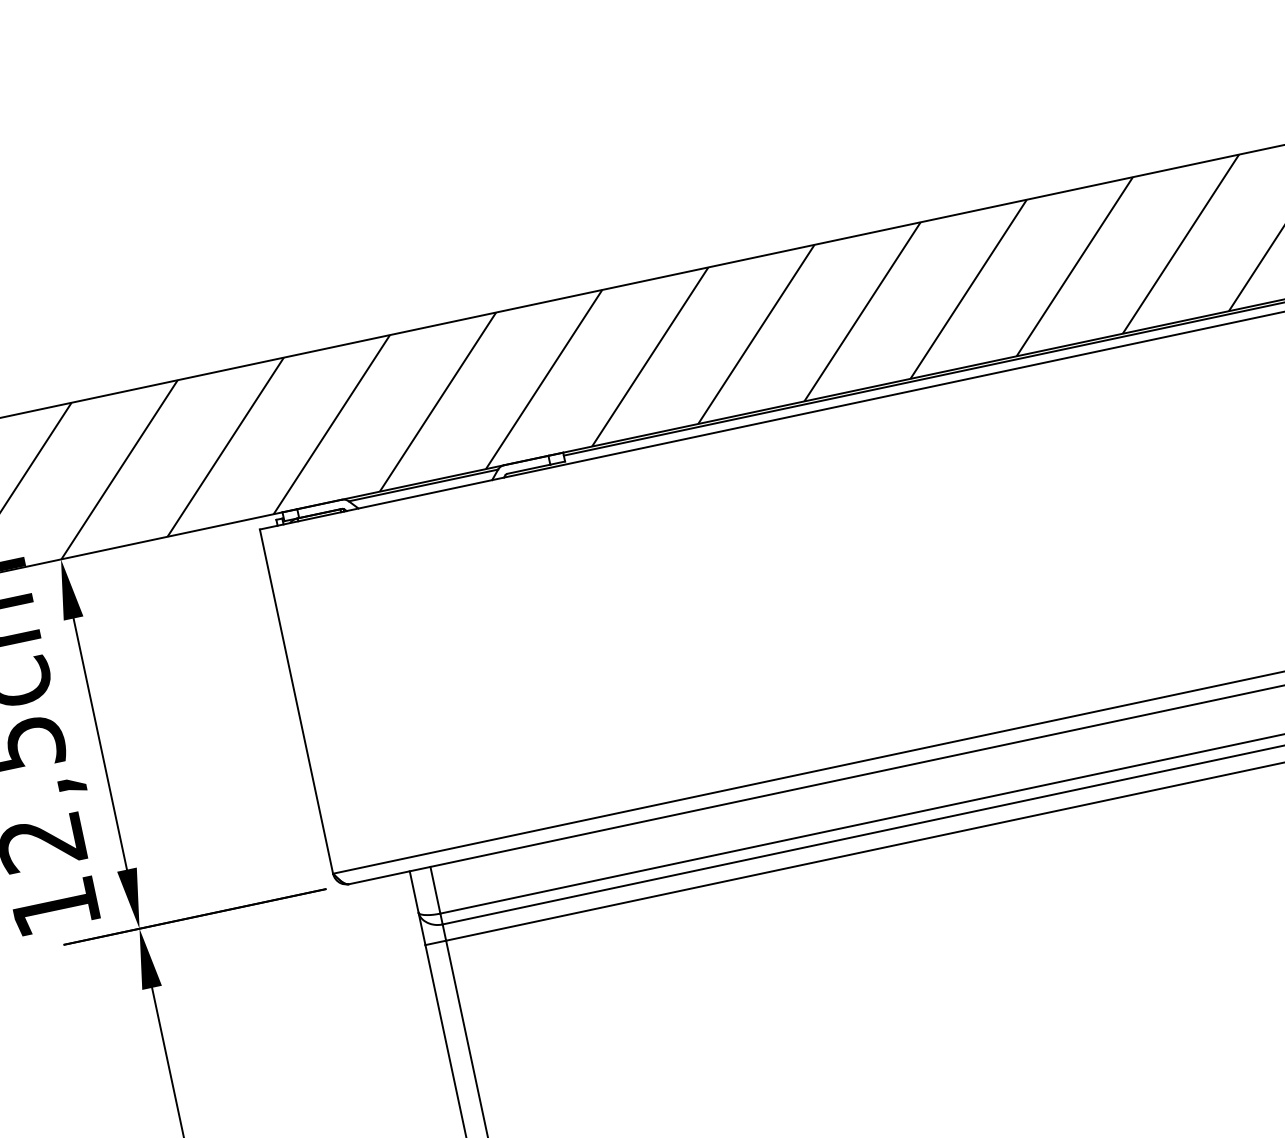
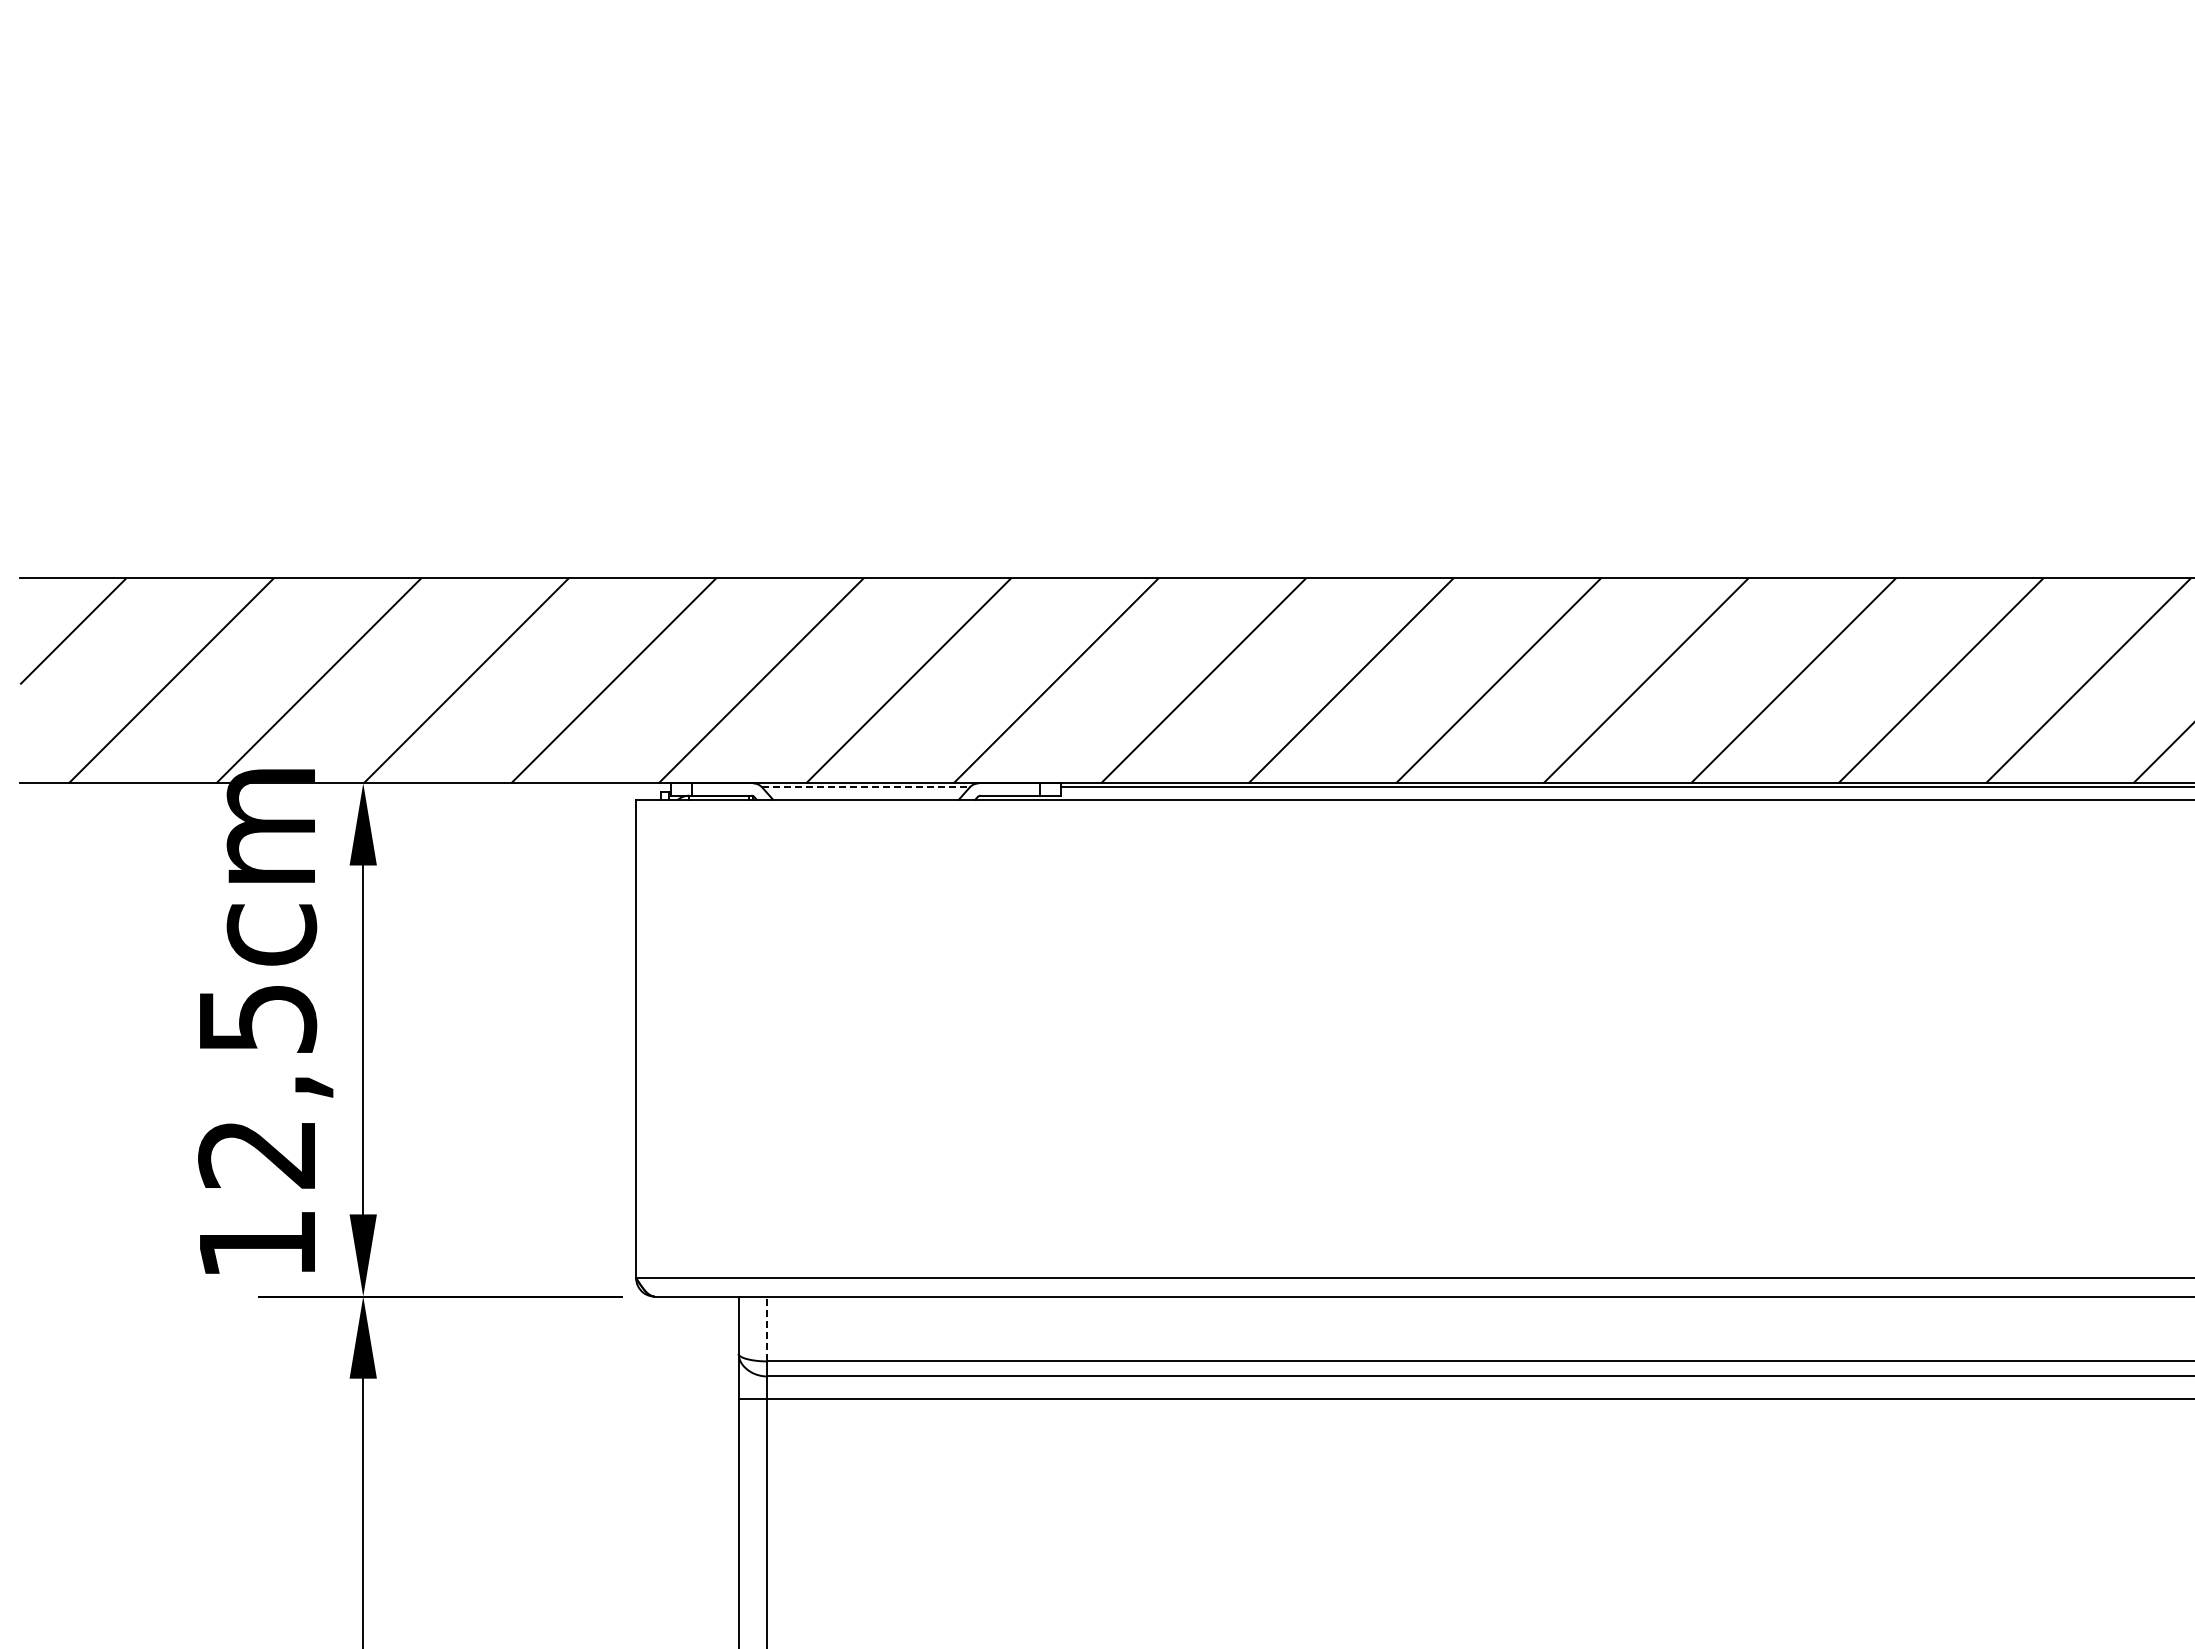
line: (423, 485) -> (866, 787), solid -> dashed
line: (435, 889) -> (767, 1328), solid -> dashed

